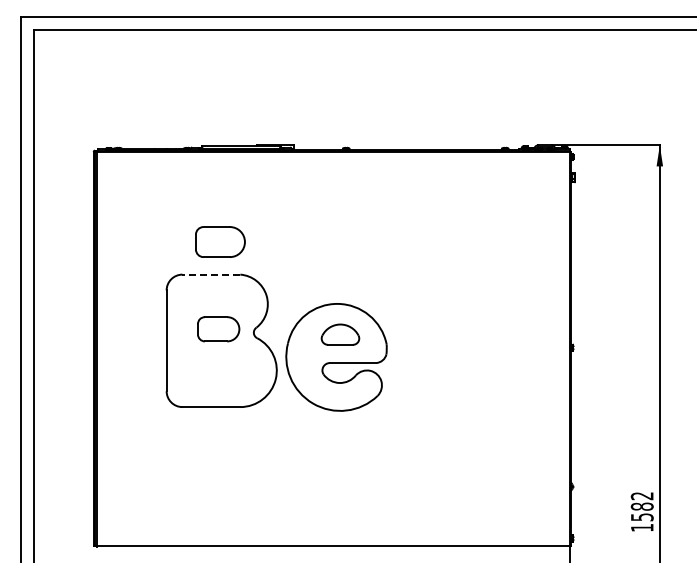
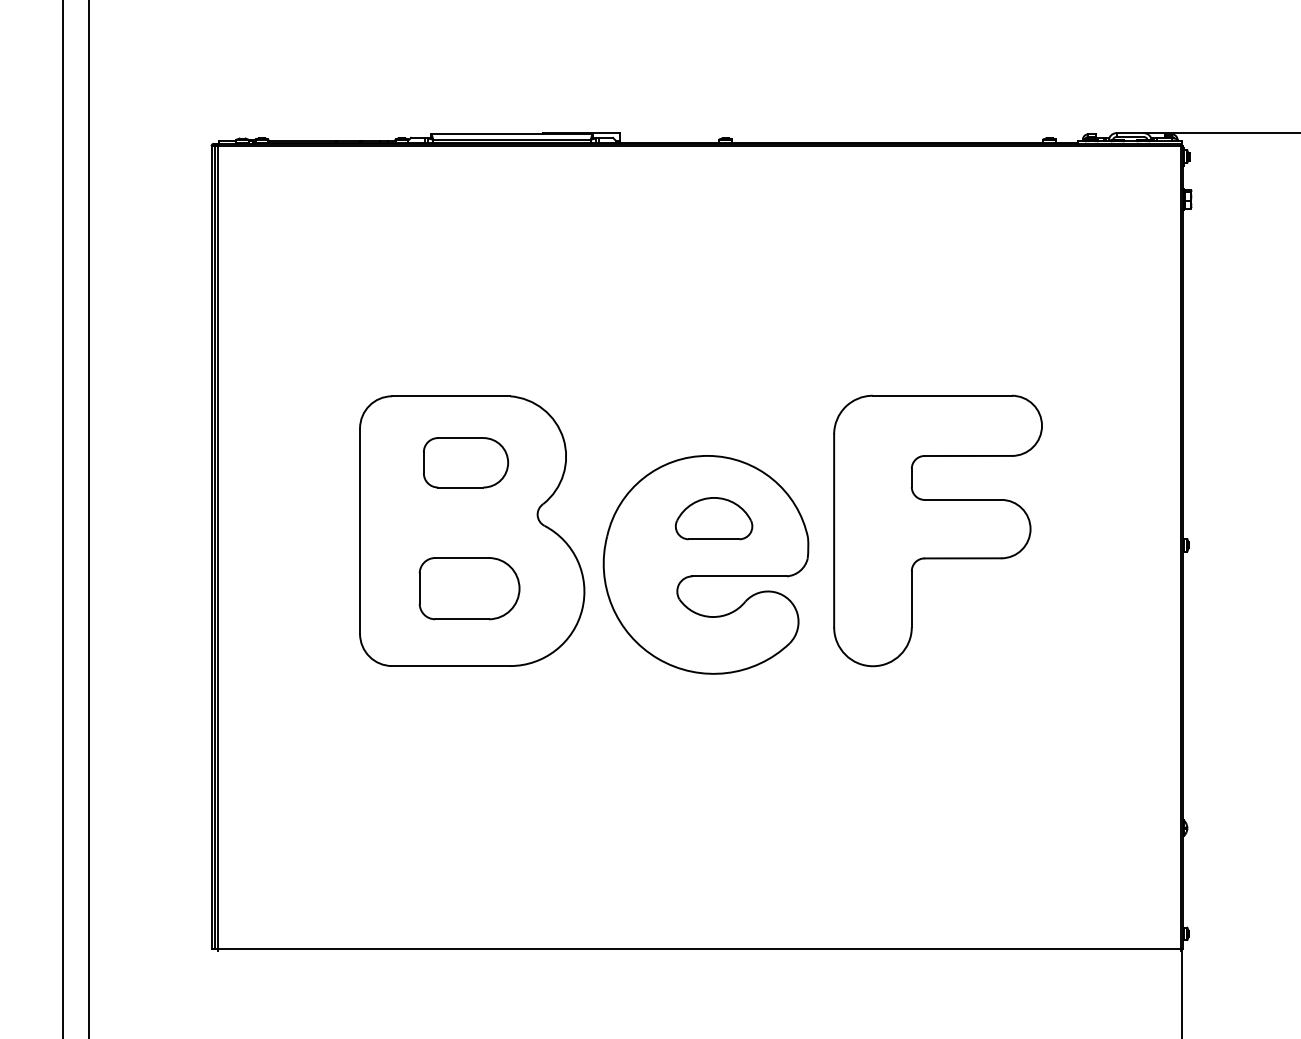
part: (220, 241) -> (469, 587), moved
line: (211, 274) -> (451, 396), dashed -> solid
part: (218, 329) -> (465, 463), moved
part: (450, 340) -> (938, 530), added

